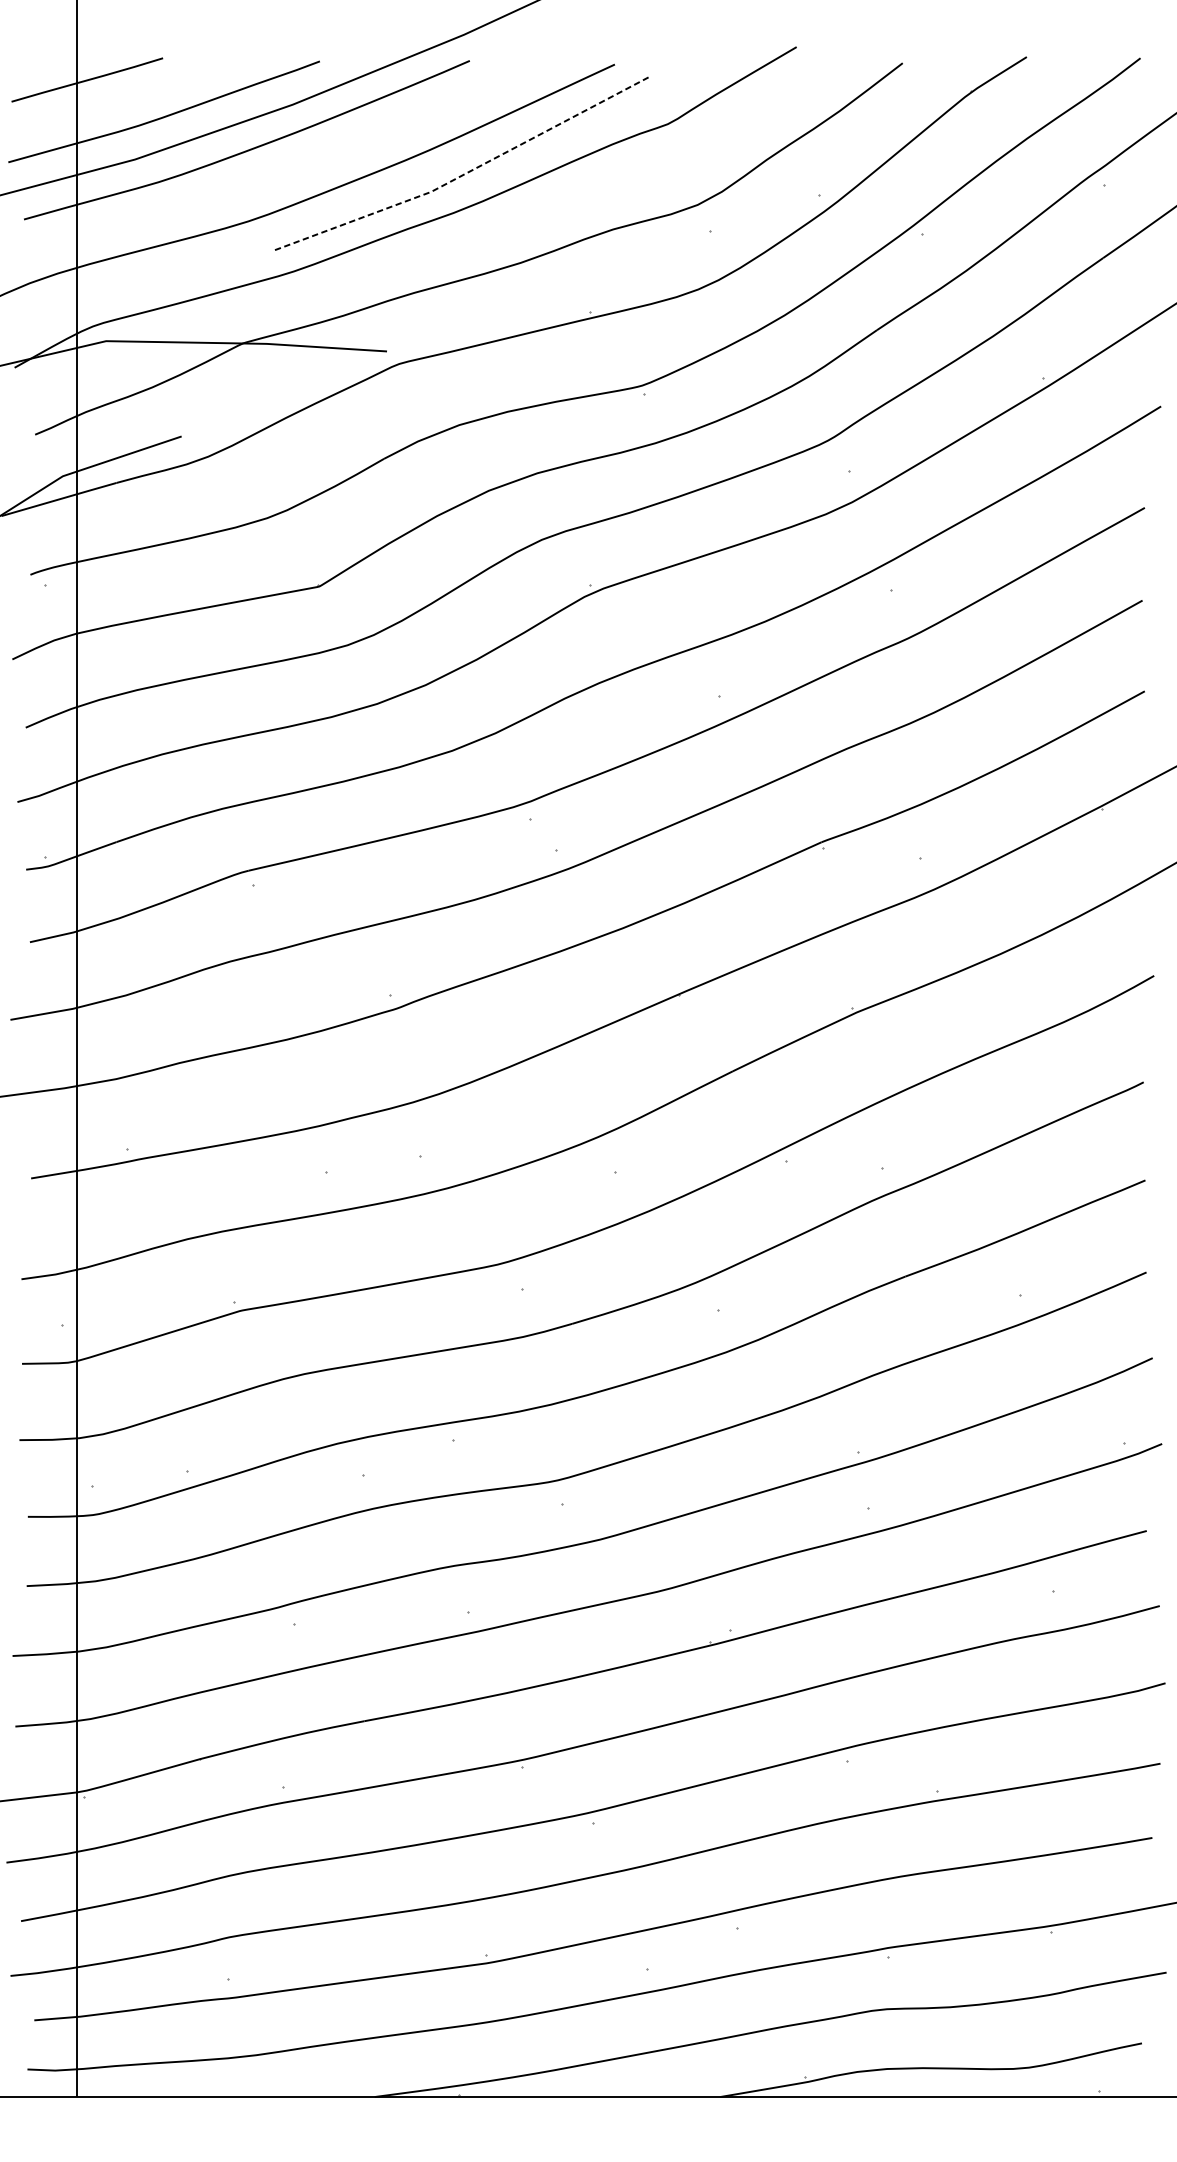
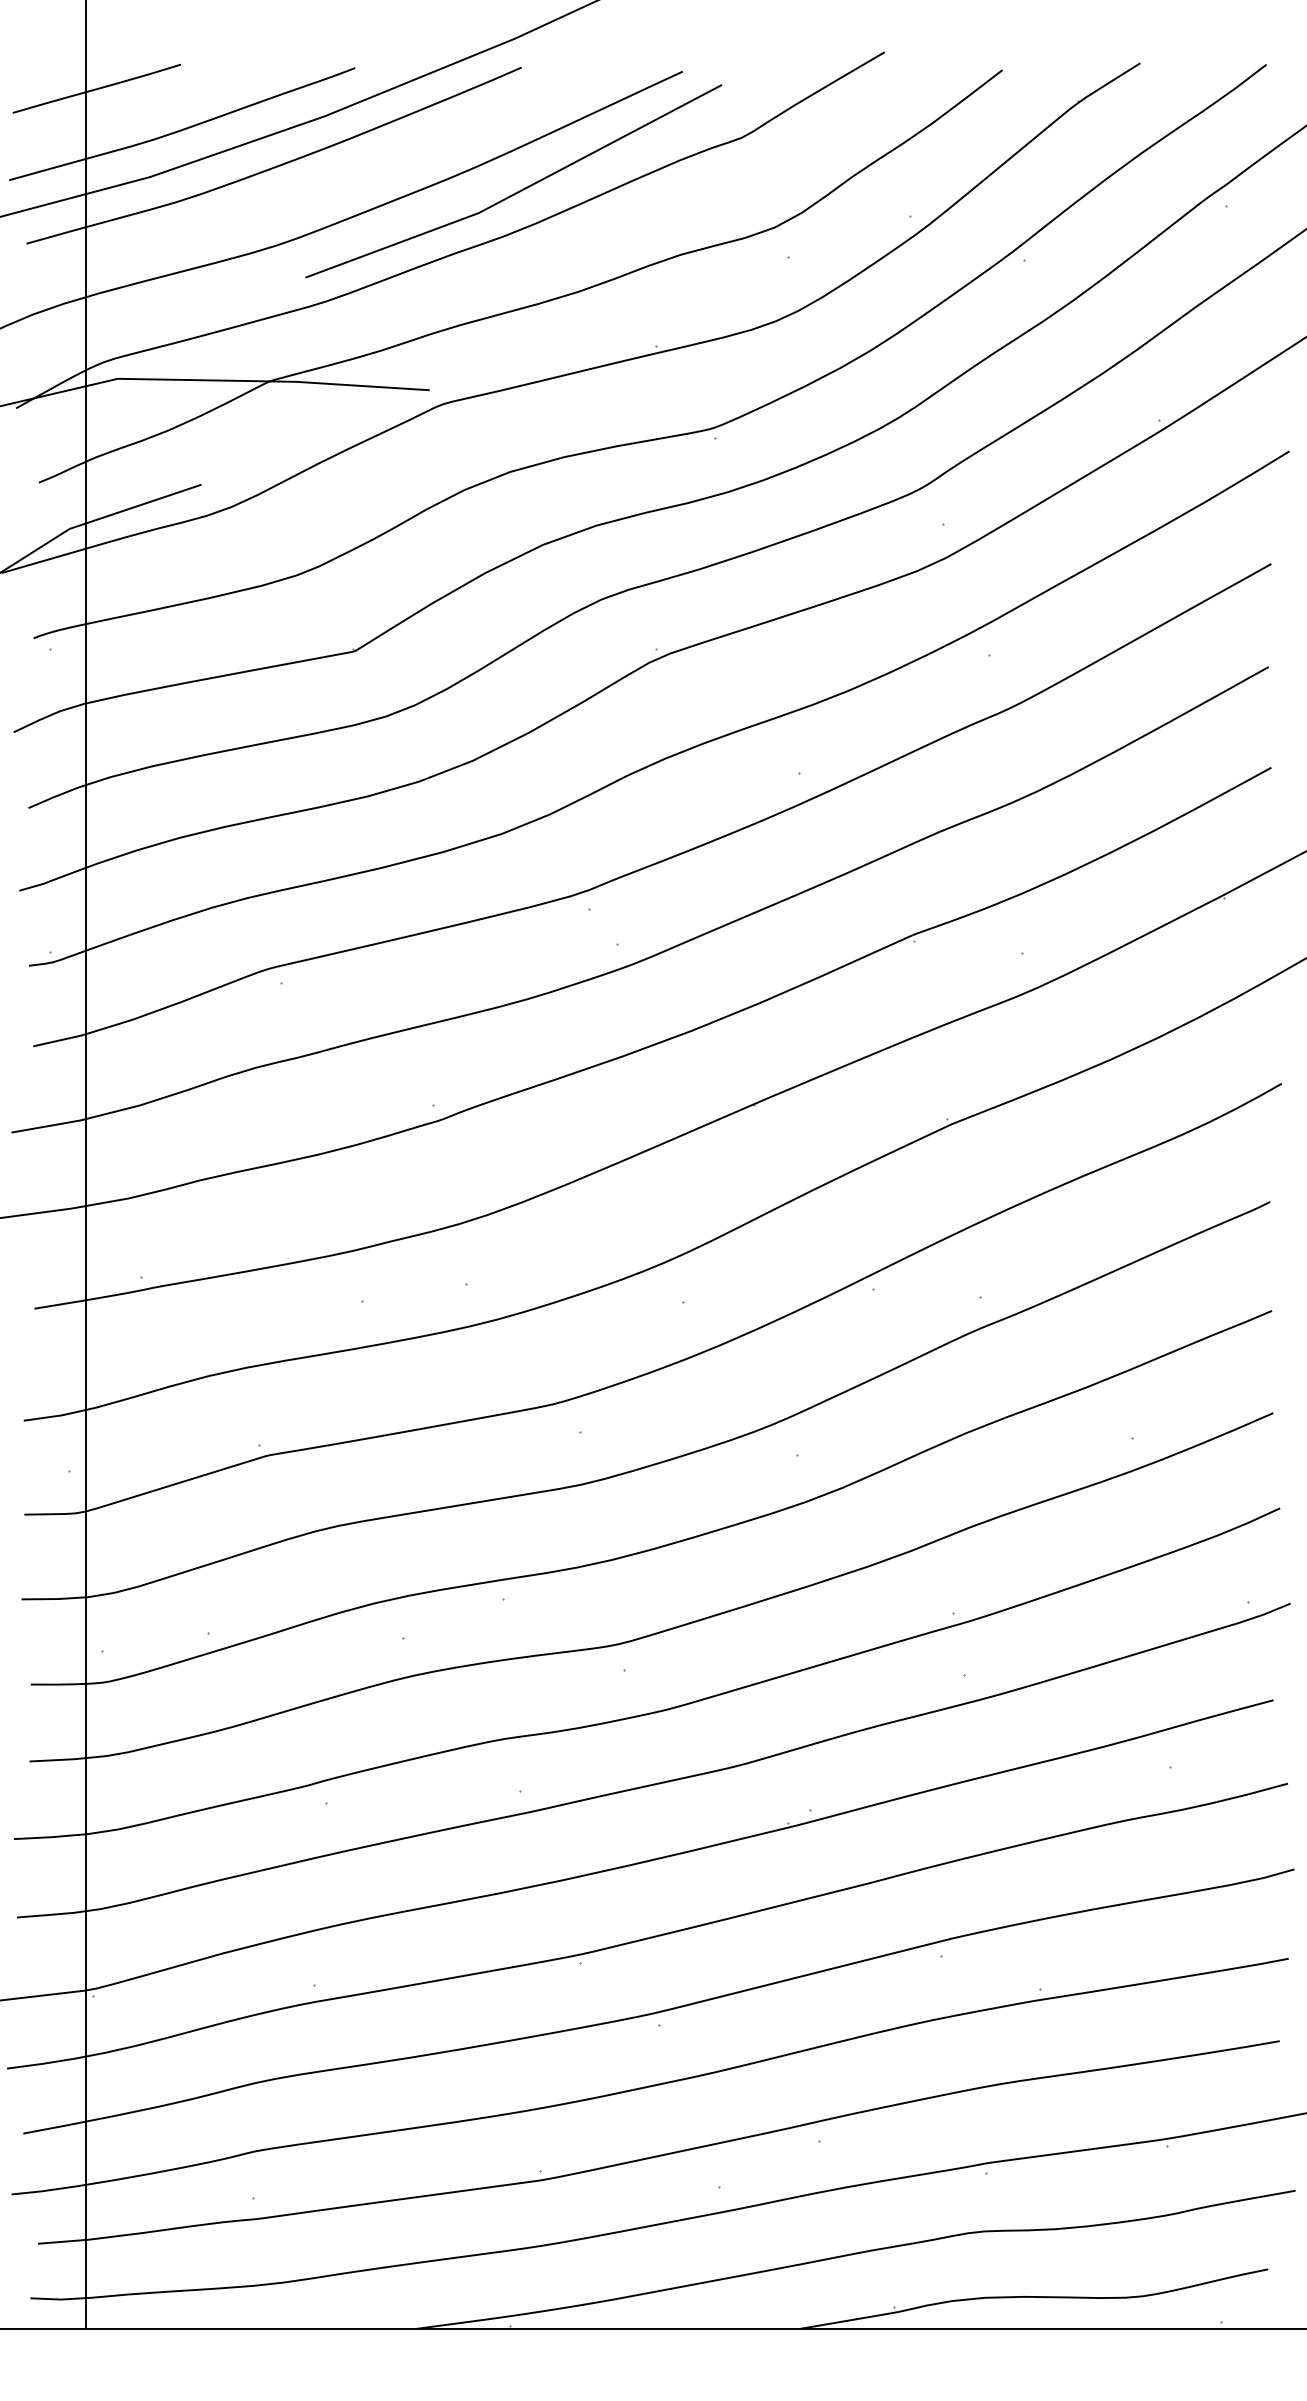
line: (466, 173) -> (517, 192), dashed -> solid

